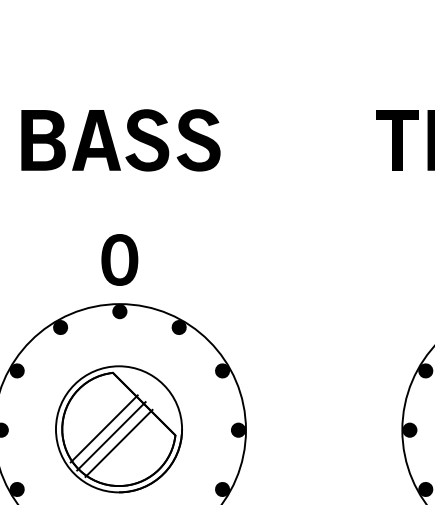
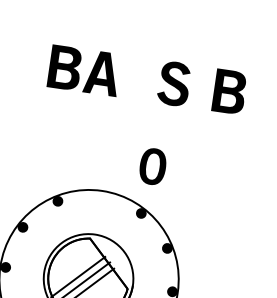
fill: (147, 140) -> (138, 78), removed
part: (277, 140) -> (229, 92), added
part: (119, 259) -> (152, 166), moved
fill: (119, 311) -> (101, 196), removed

